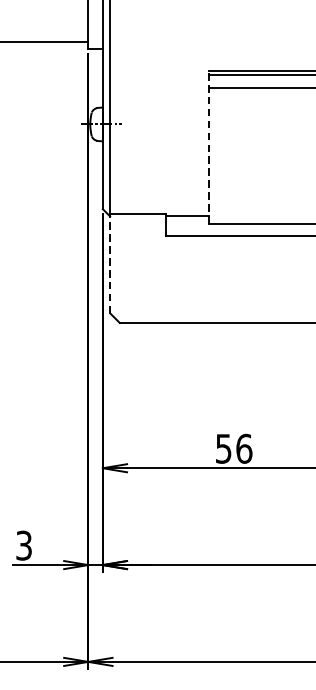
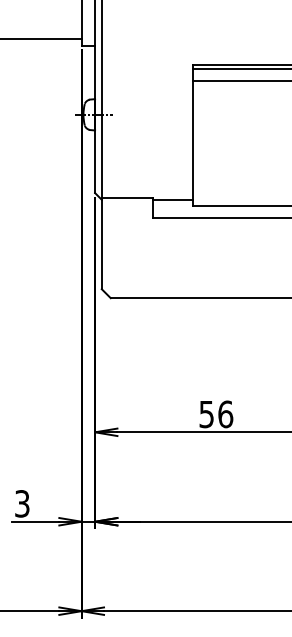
line: (209, 146) -> (193, 135), dashed -> solid
line: (109, 263) -> (101, 243), dashed -> solid

